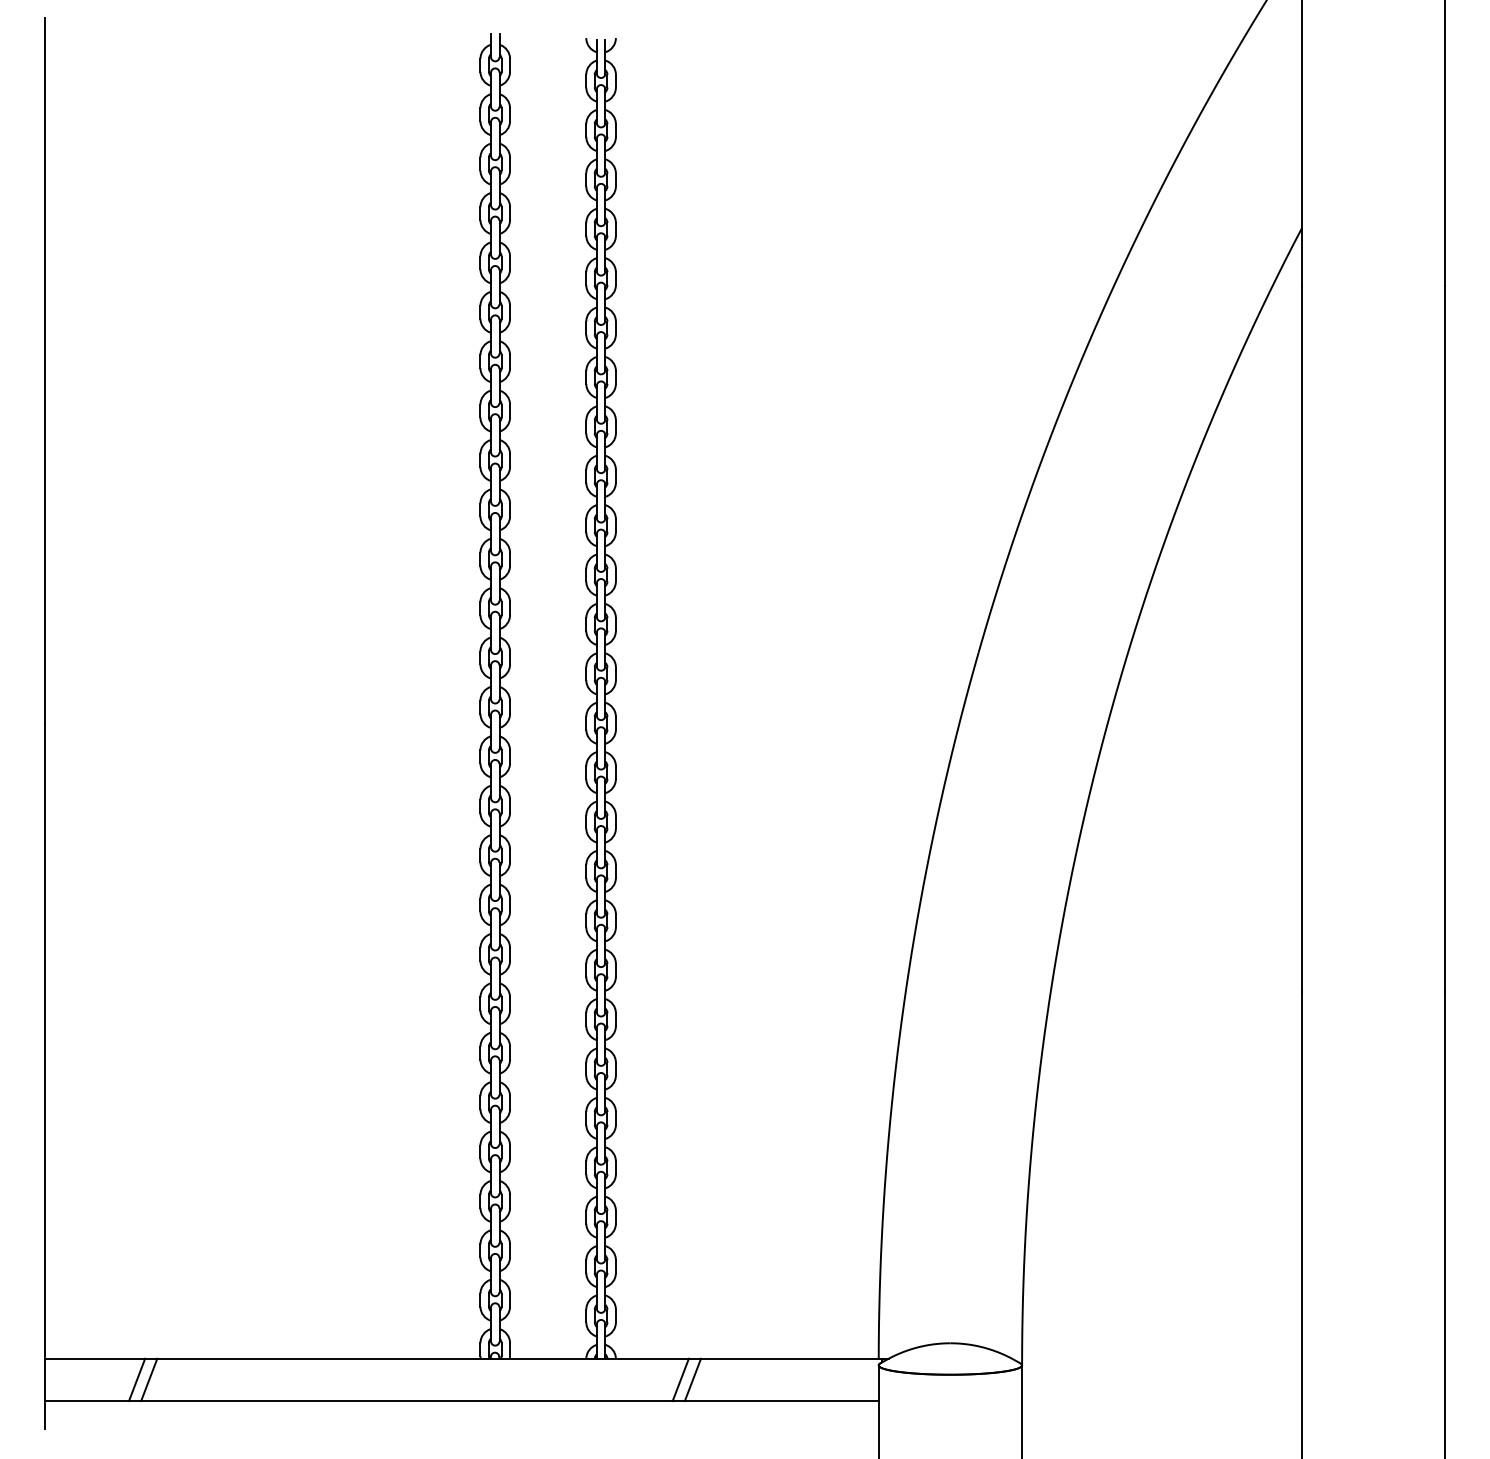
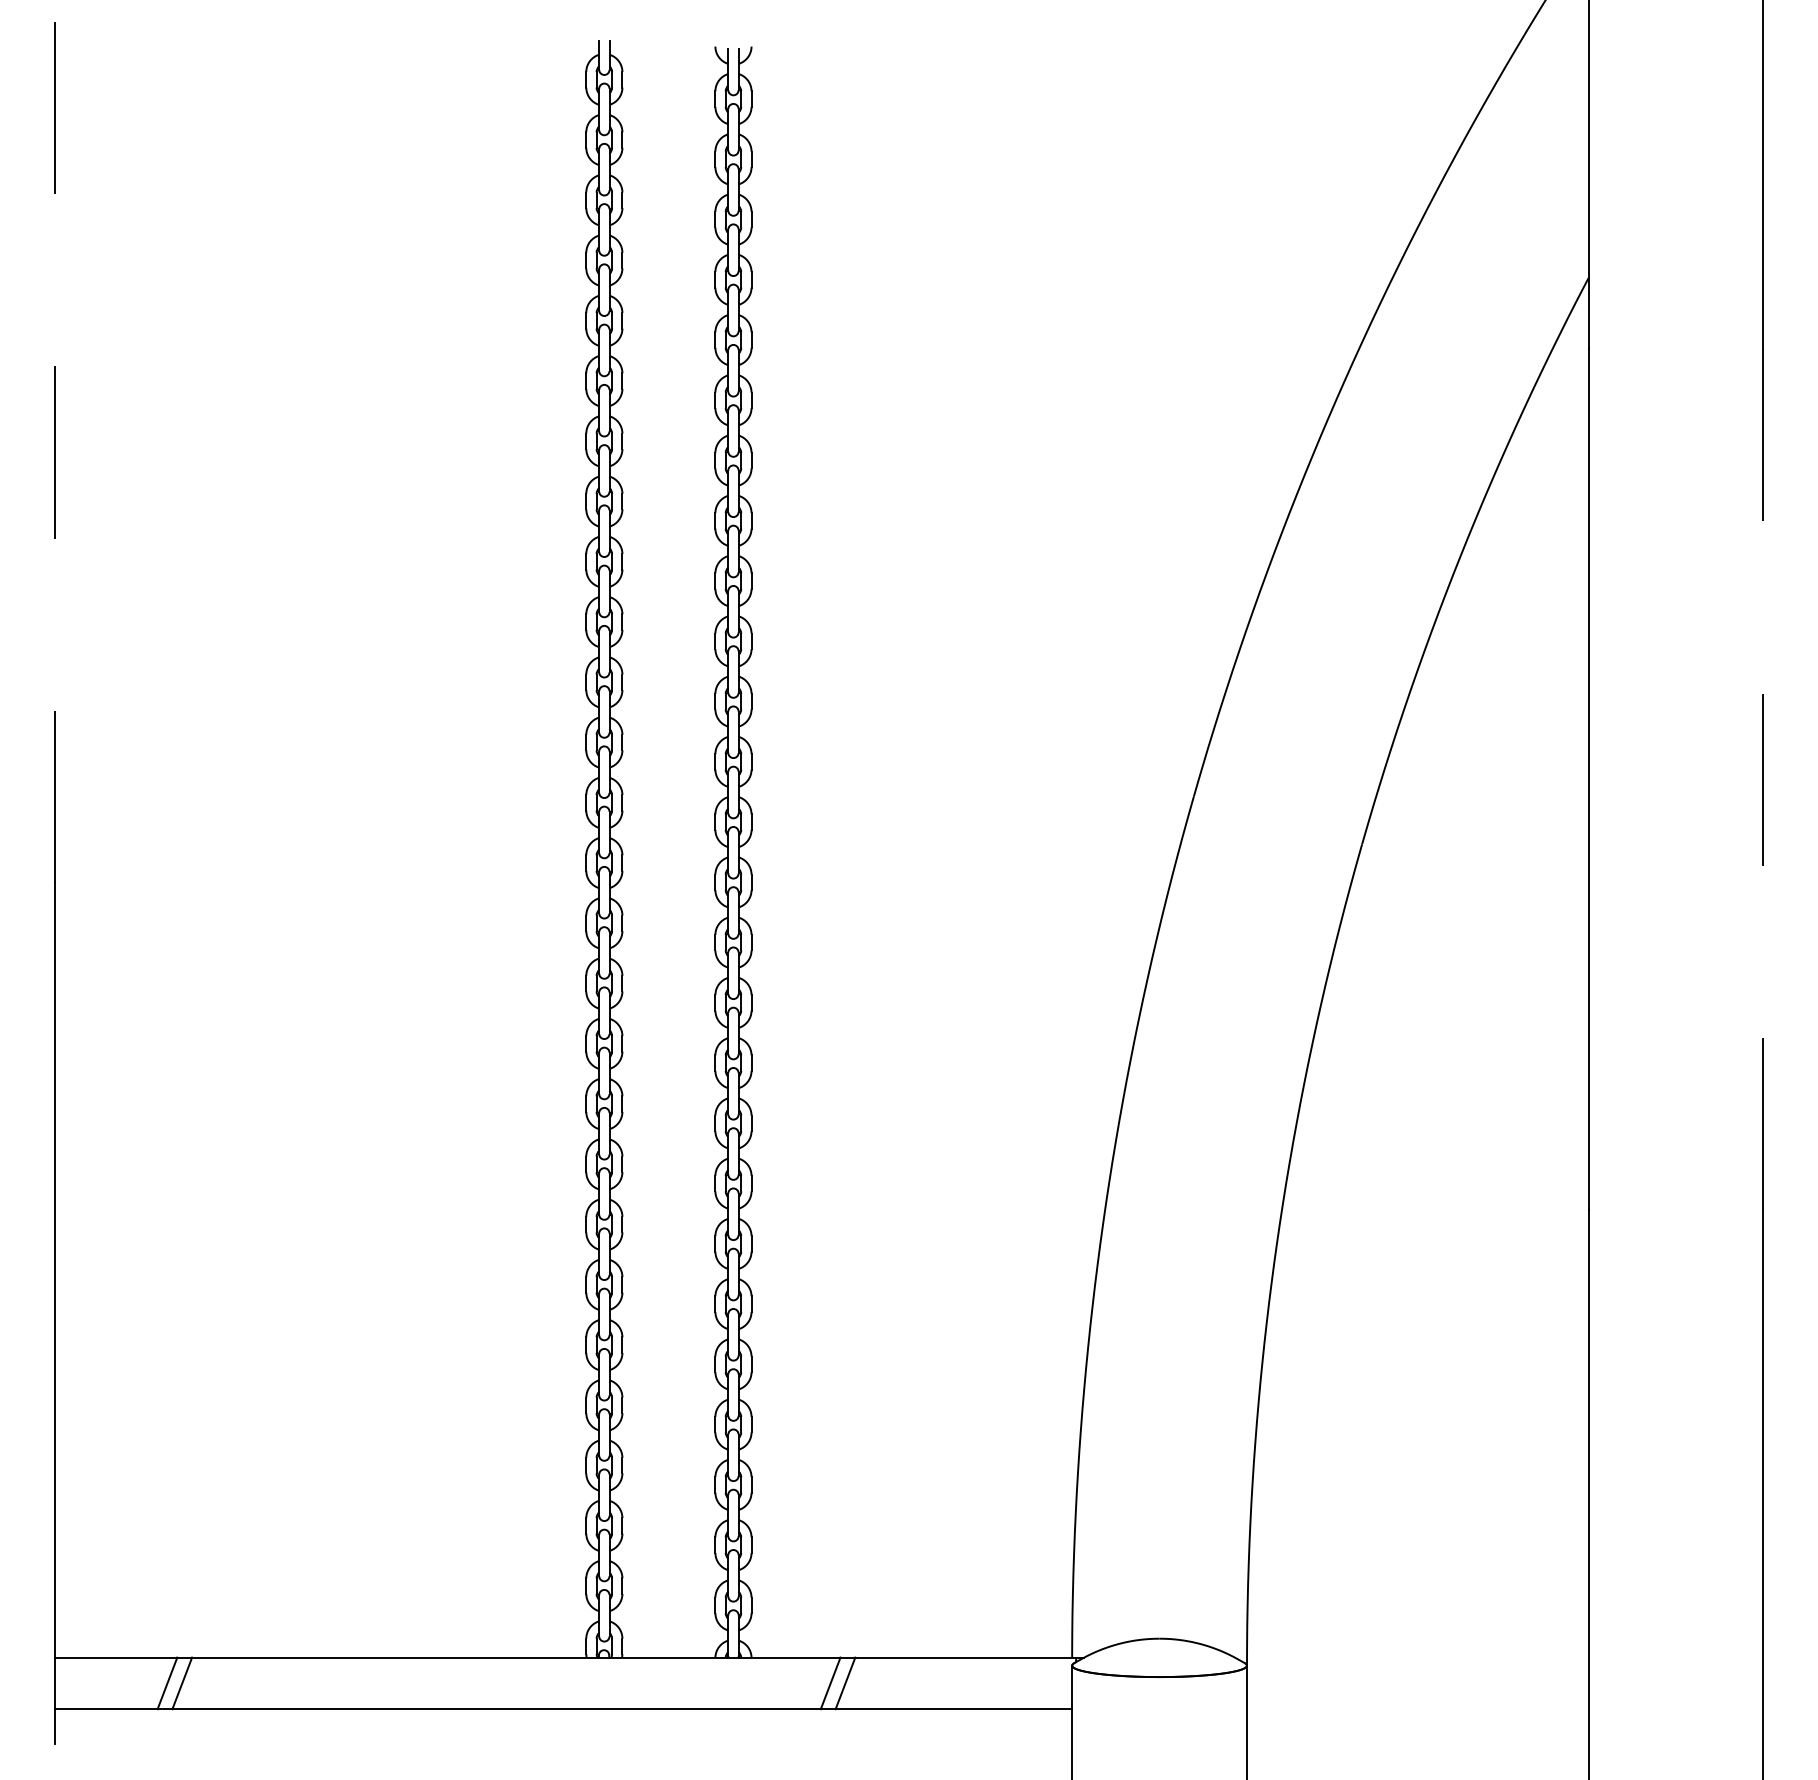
line: (44, 370) -> (54, 452), solid -> dashed
line: (1445, 638) -> (1763, 779), solid -> dashed

